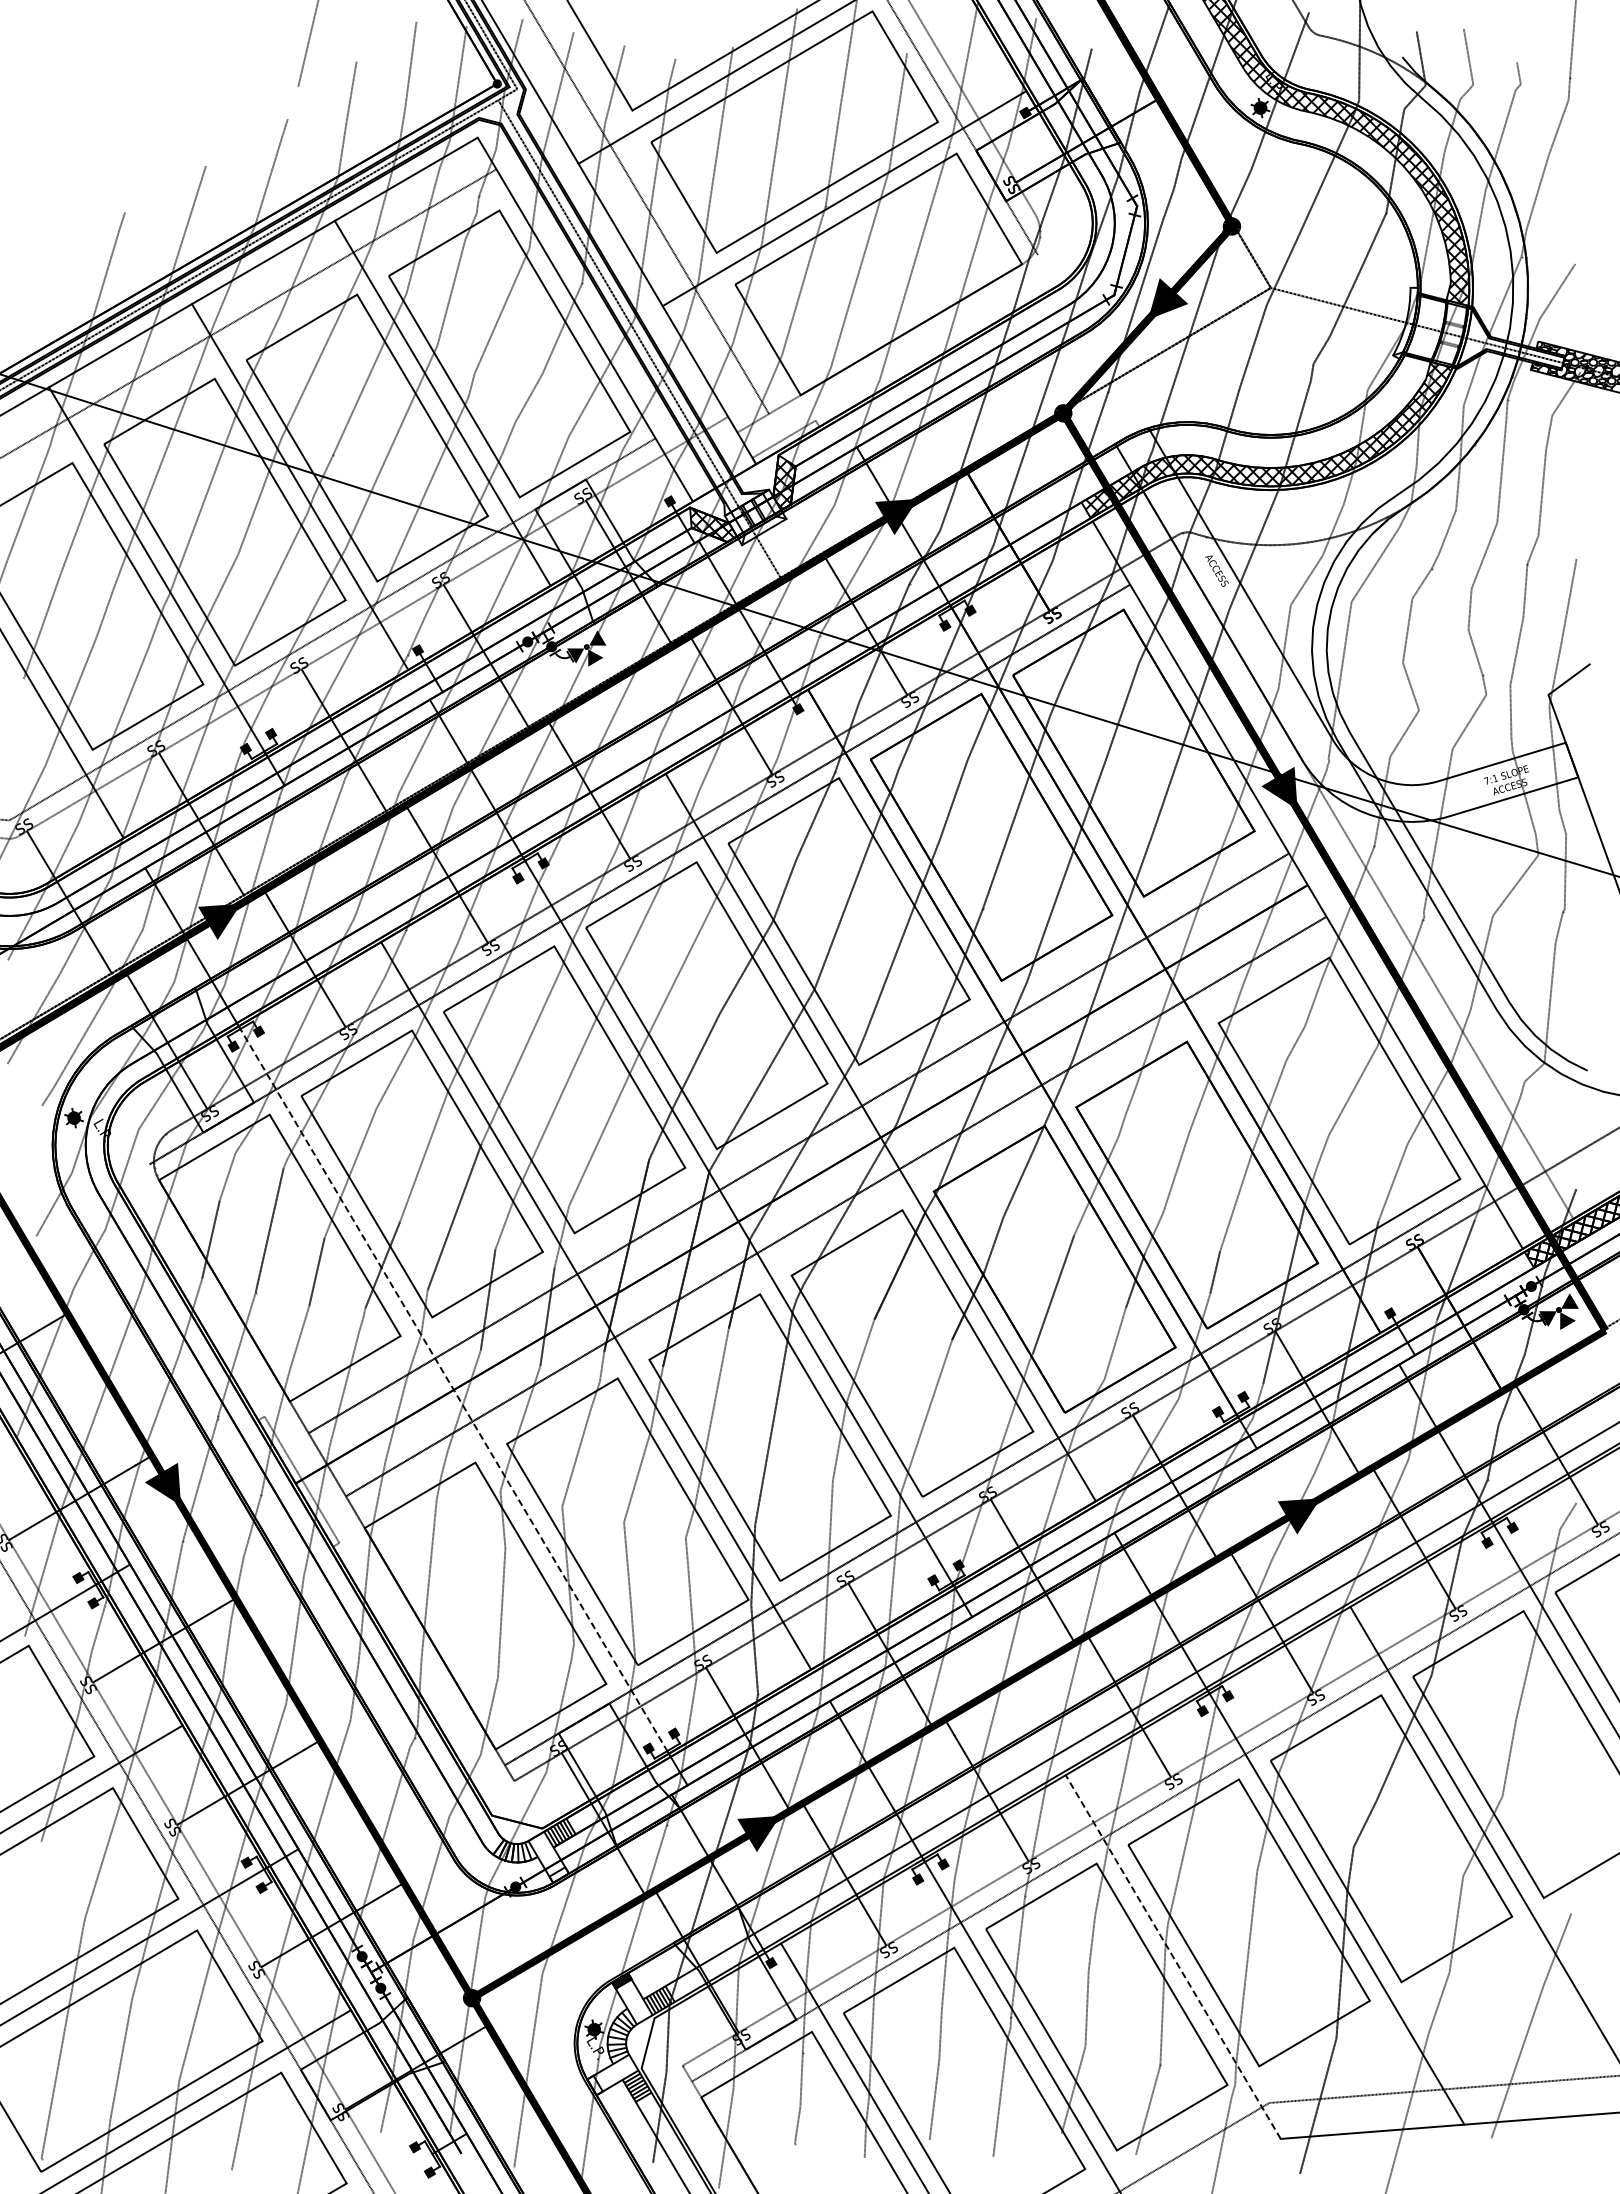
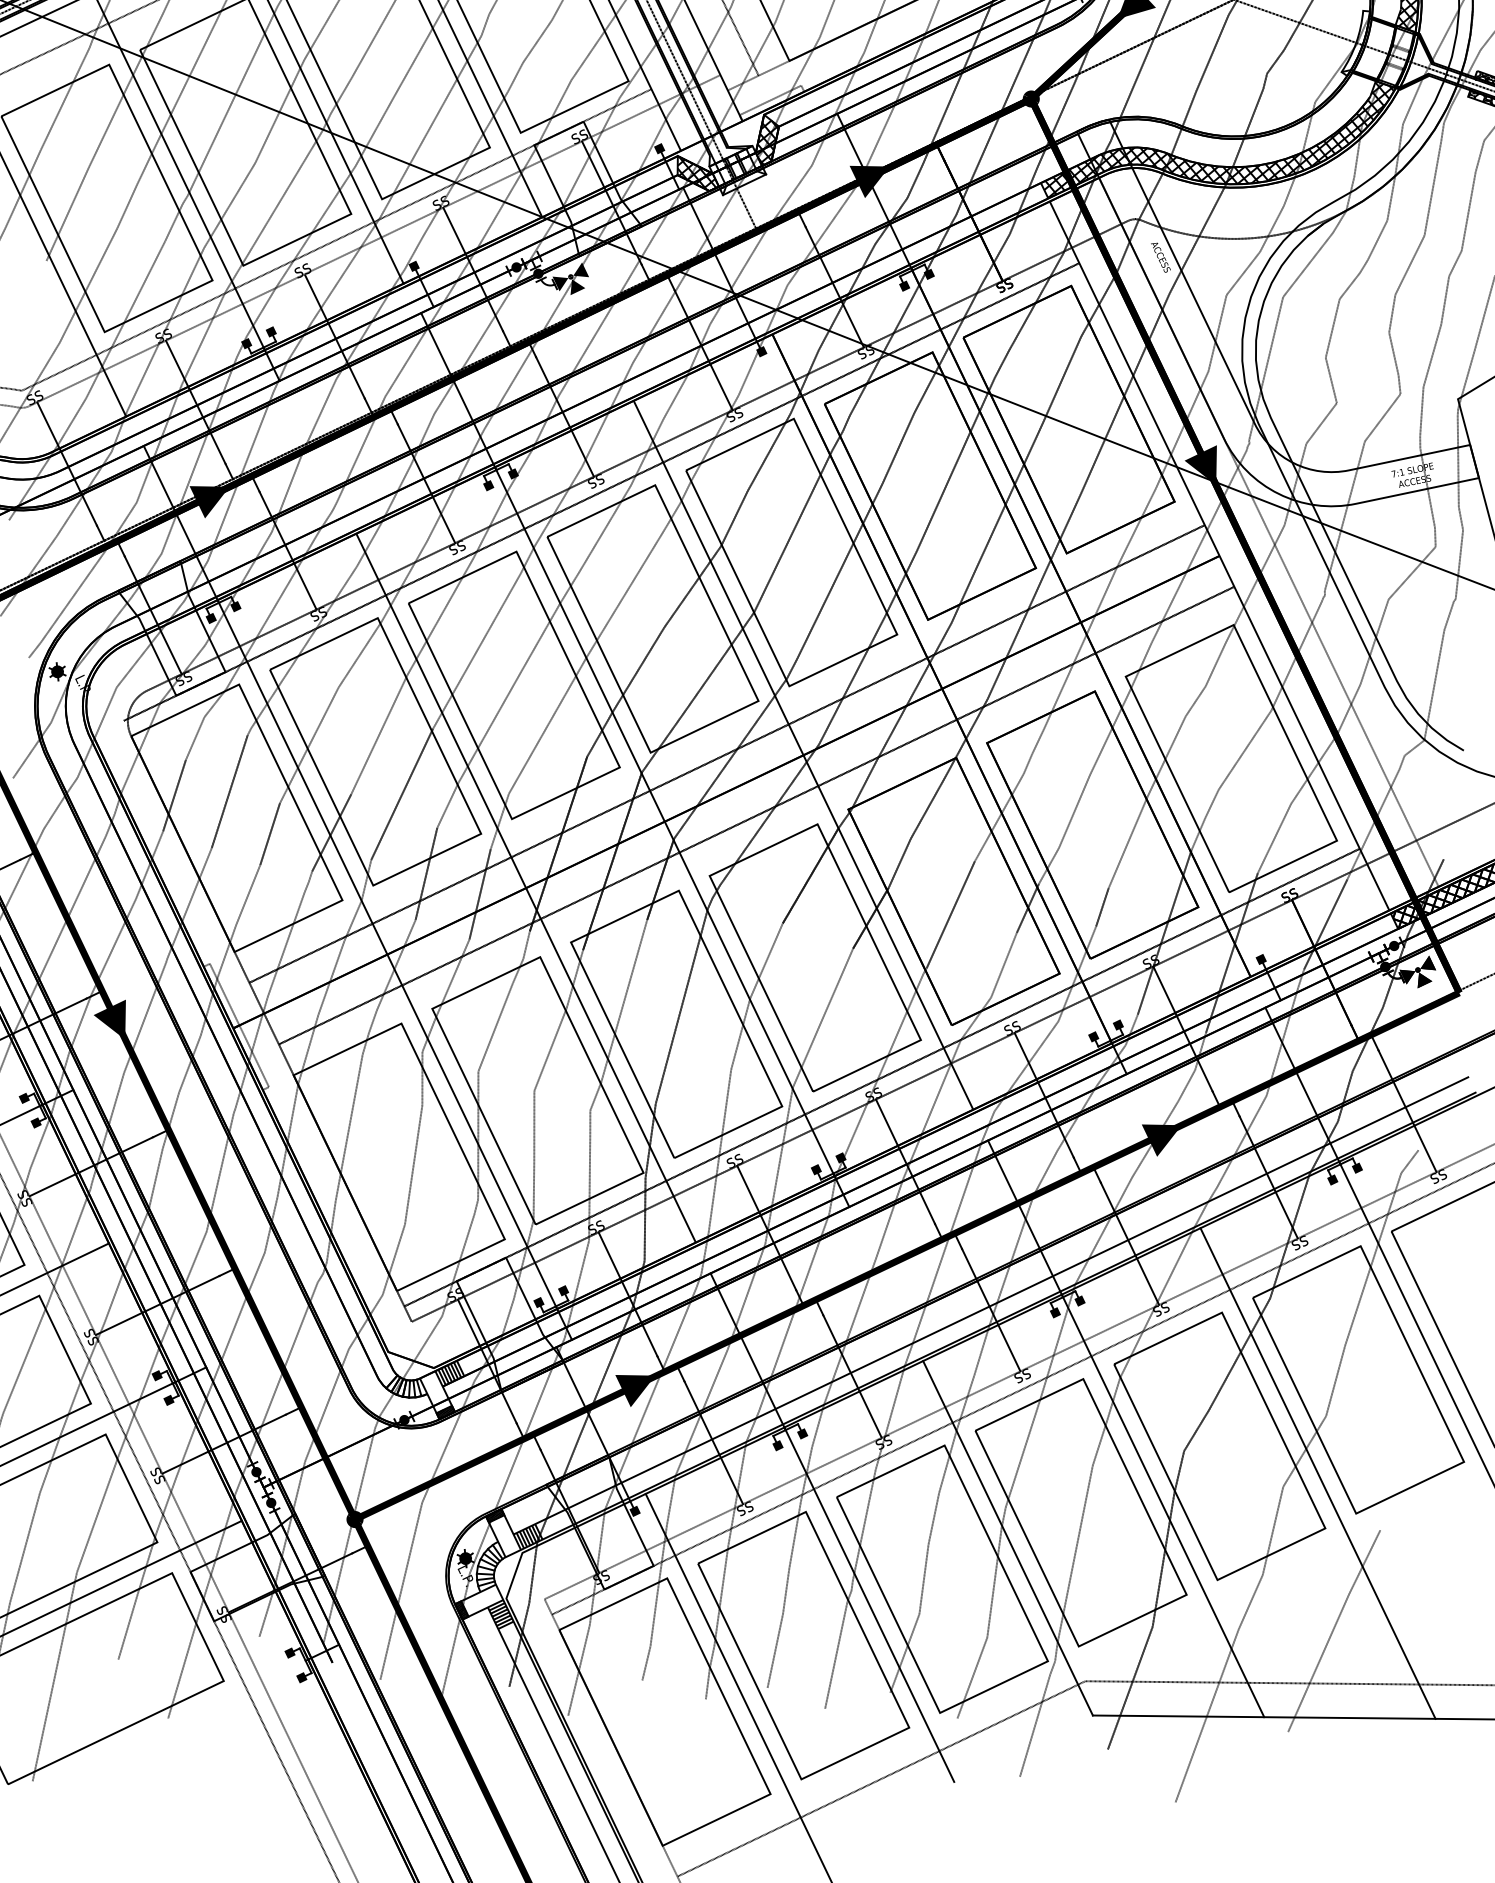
line: (453, 1390) -> (387, 954), dashed -> solid
hatch: (558, 1874) -> (445, 1411), added
line: (1173, 1956) -> (1008, 1537), dashed -> solid
hatch: (594, 2085) -> (461, 1610), added

